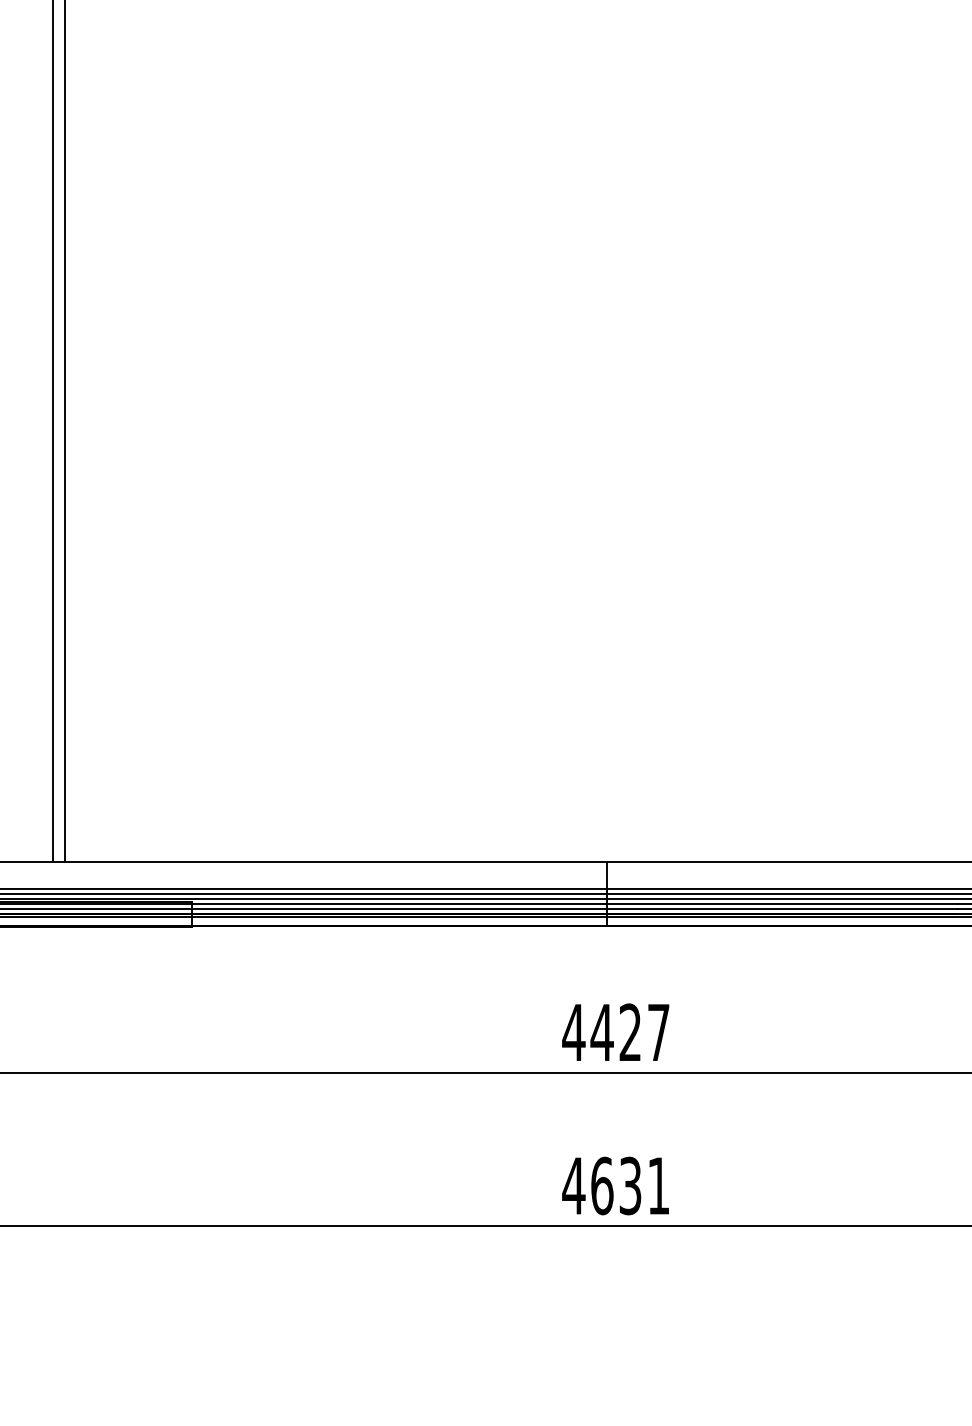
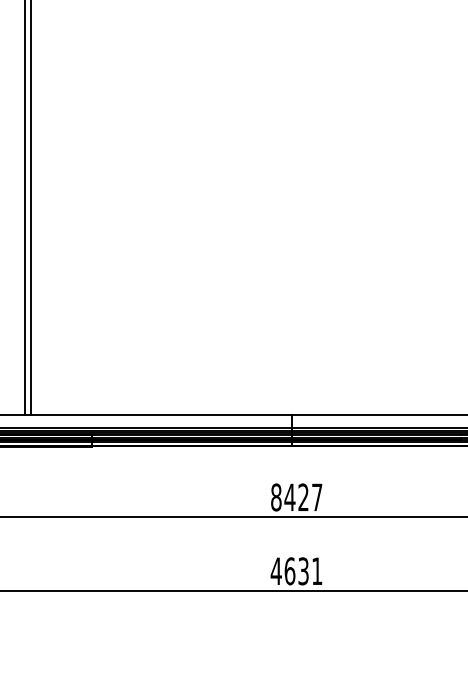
text: (572, 1032) -> (275, 497), 4427 -> 8427

